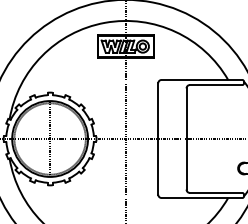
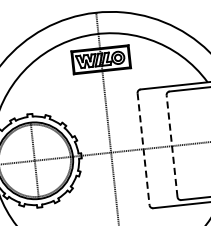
line: (158, 139) -> (143, 149), solid -> dashed
line: (186, 139) -> (172, 146), solid -> dashed

